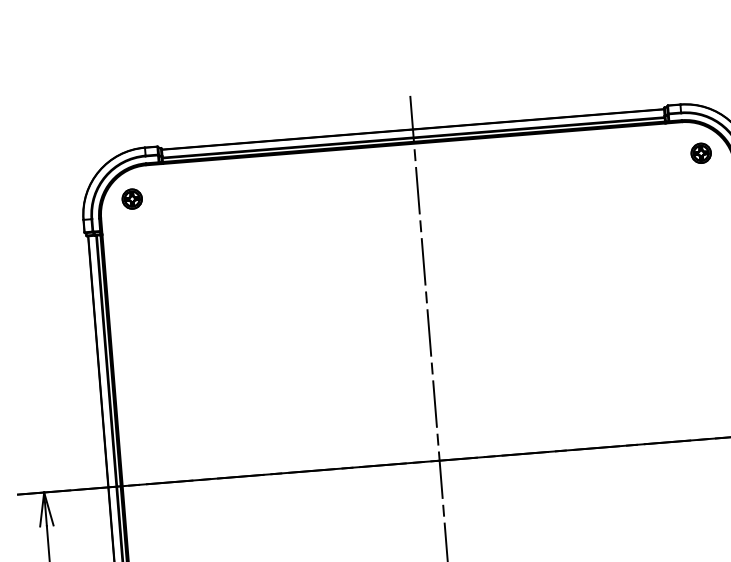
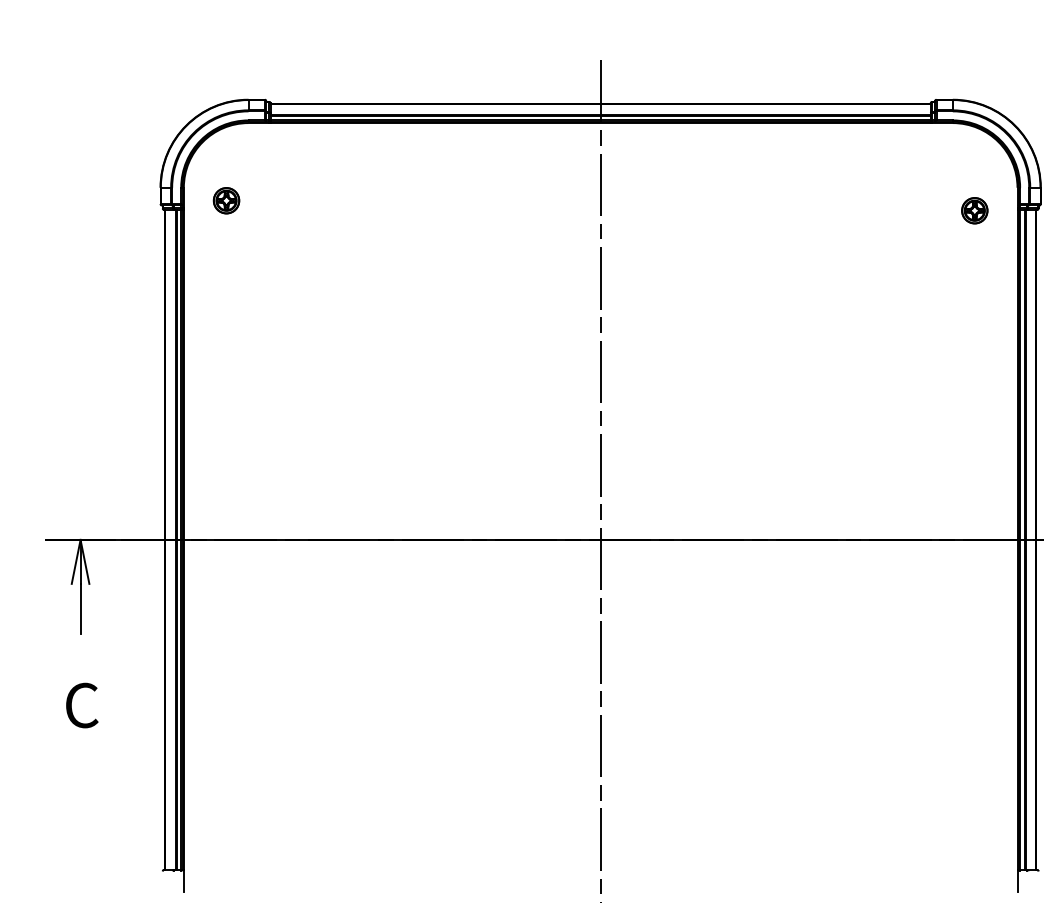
part: (700, 153) -> (974, 210), moved
part: (132, 198) -> (226, 200), moved

